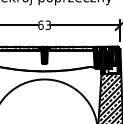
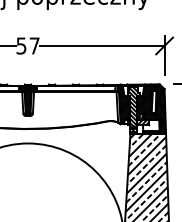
text: (44, 24) -> (27, 44), 63 -> 57

